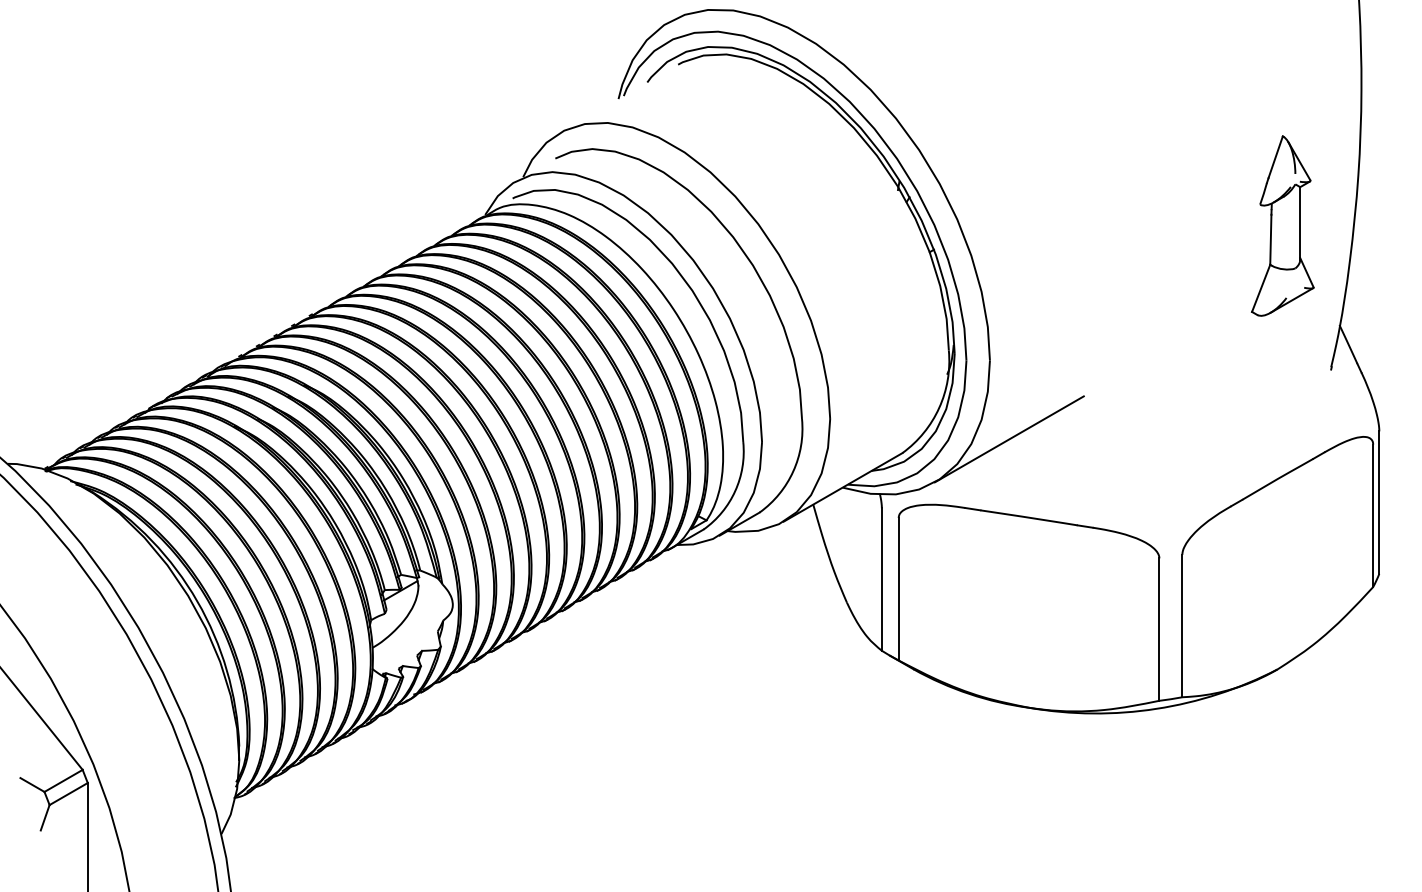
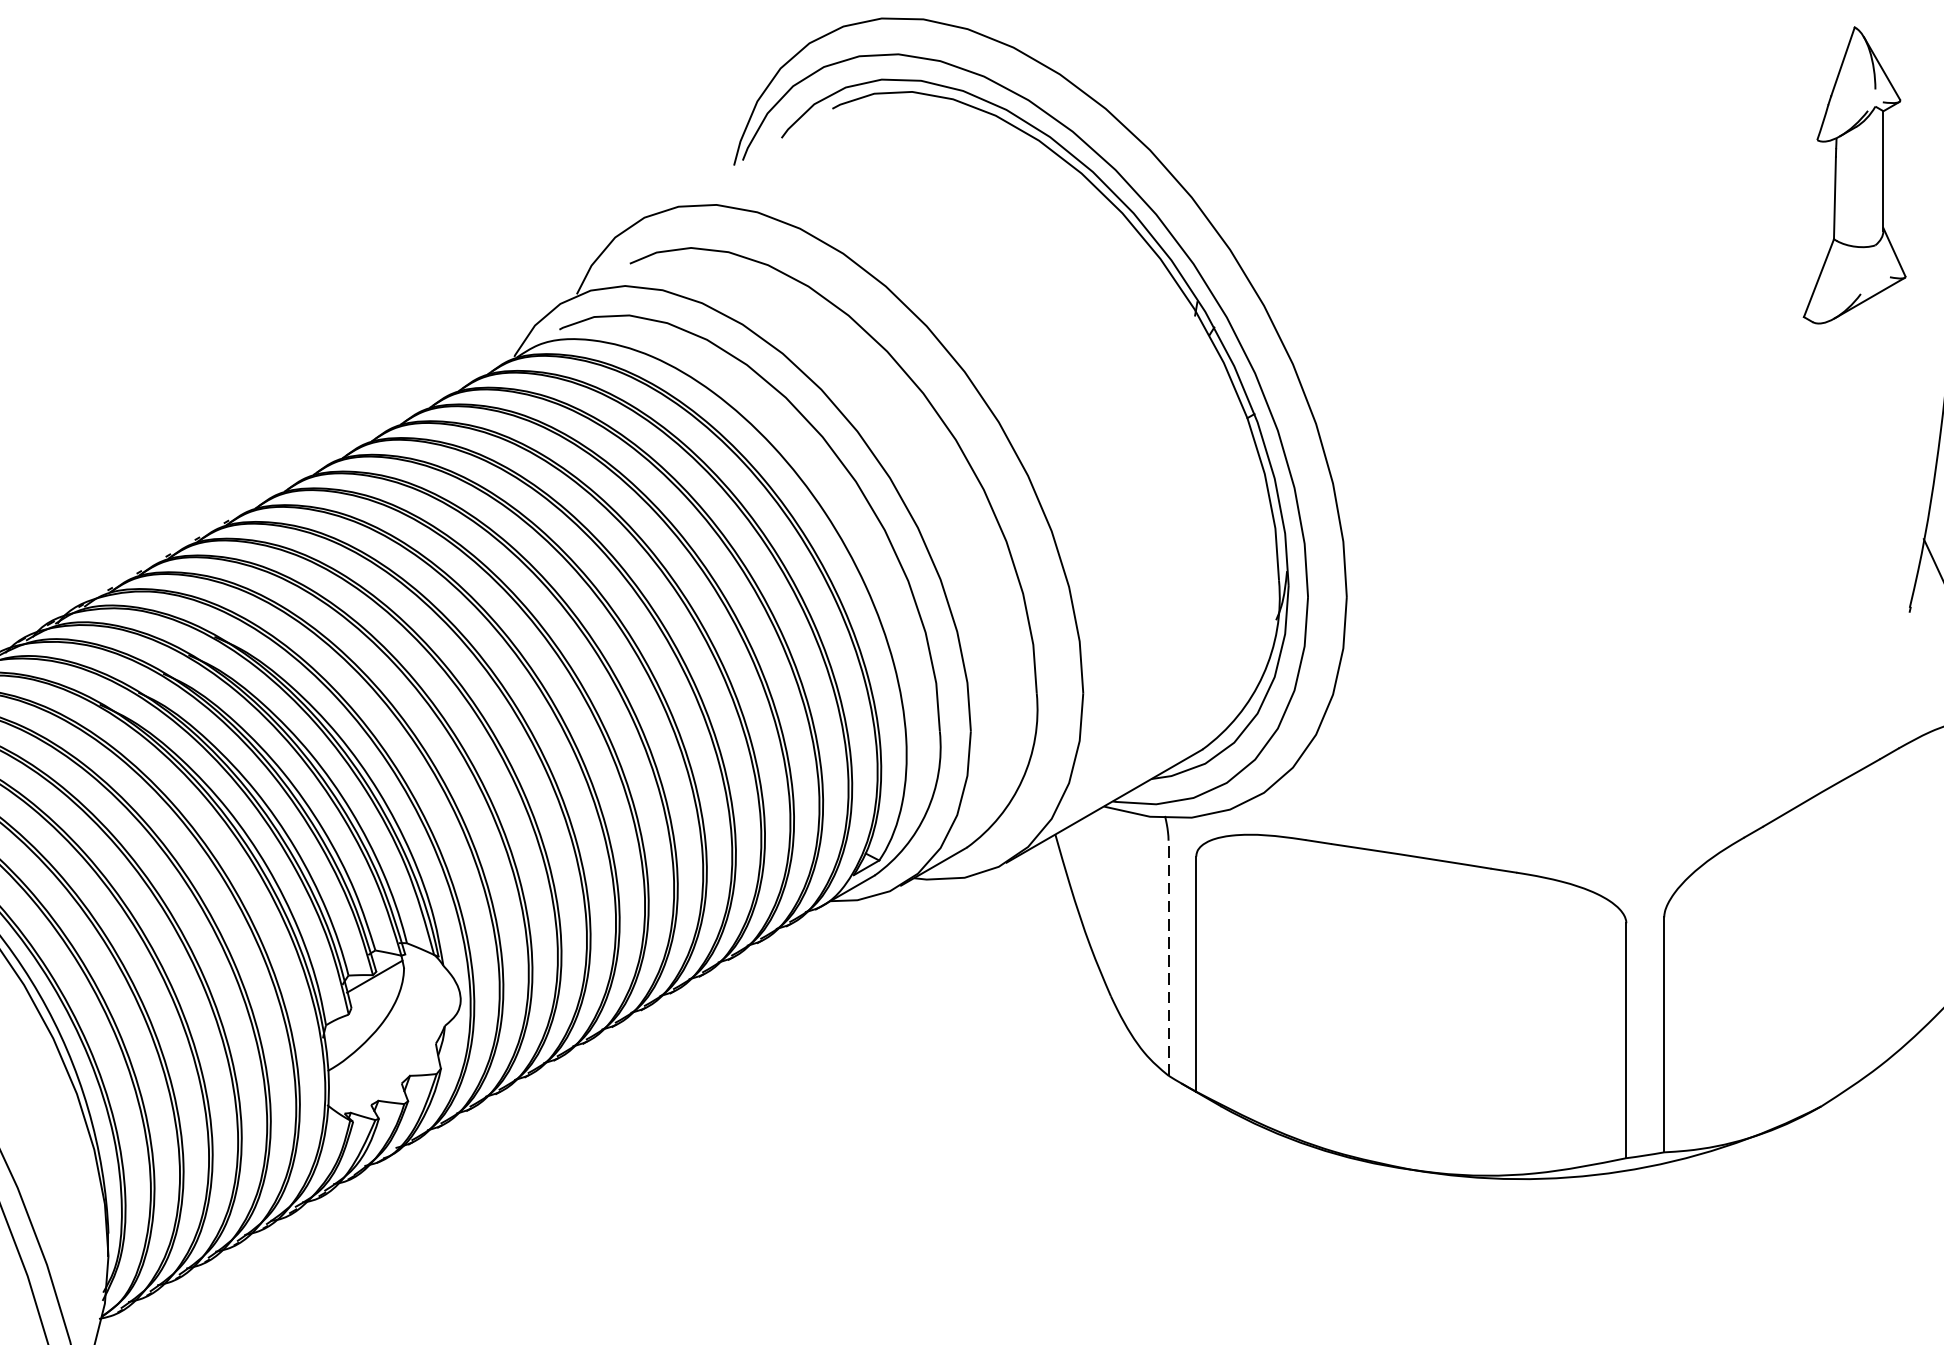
part: (1282, 225) -> (1854, 174), moved
line: (1008, 439) -> (1377, 727), removed
line: (881, 579) -> (1167, 958), solid -> dashed

